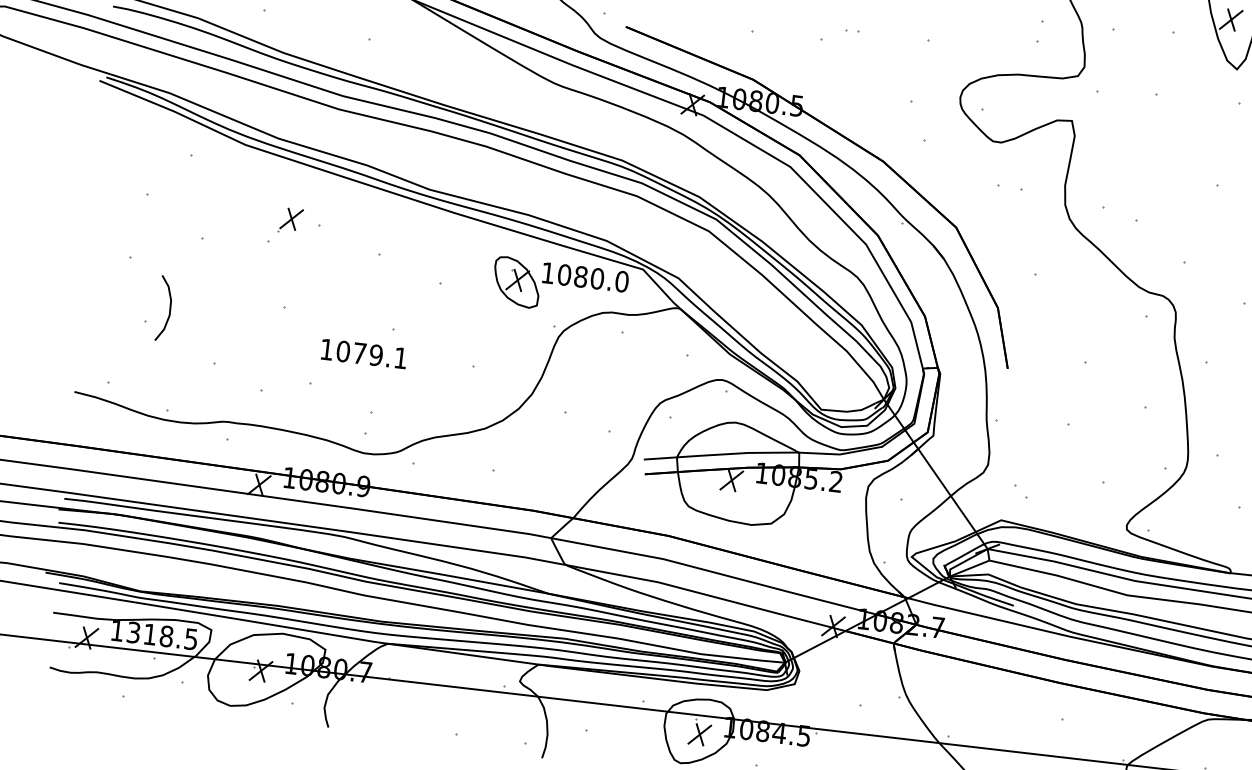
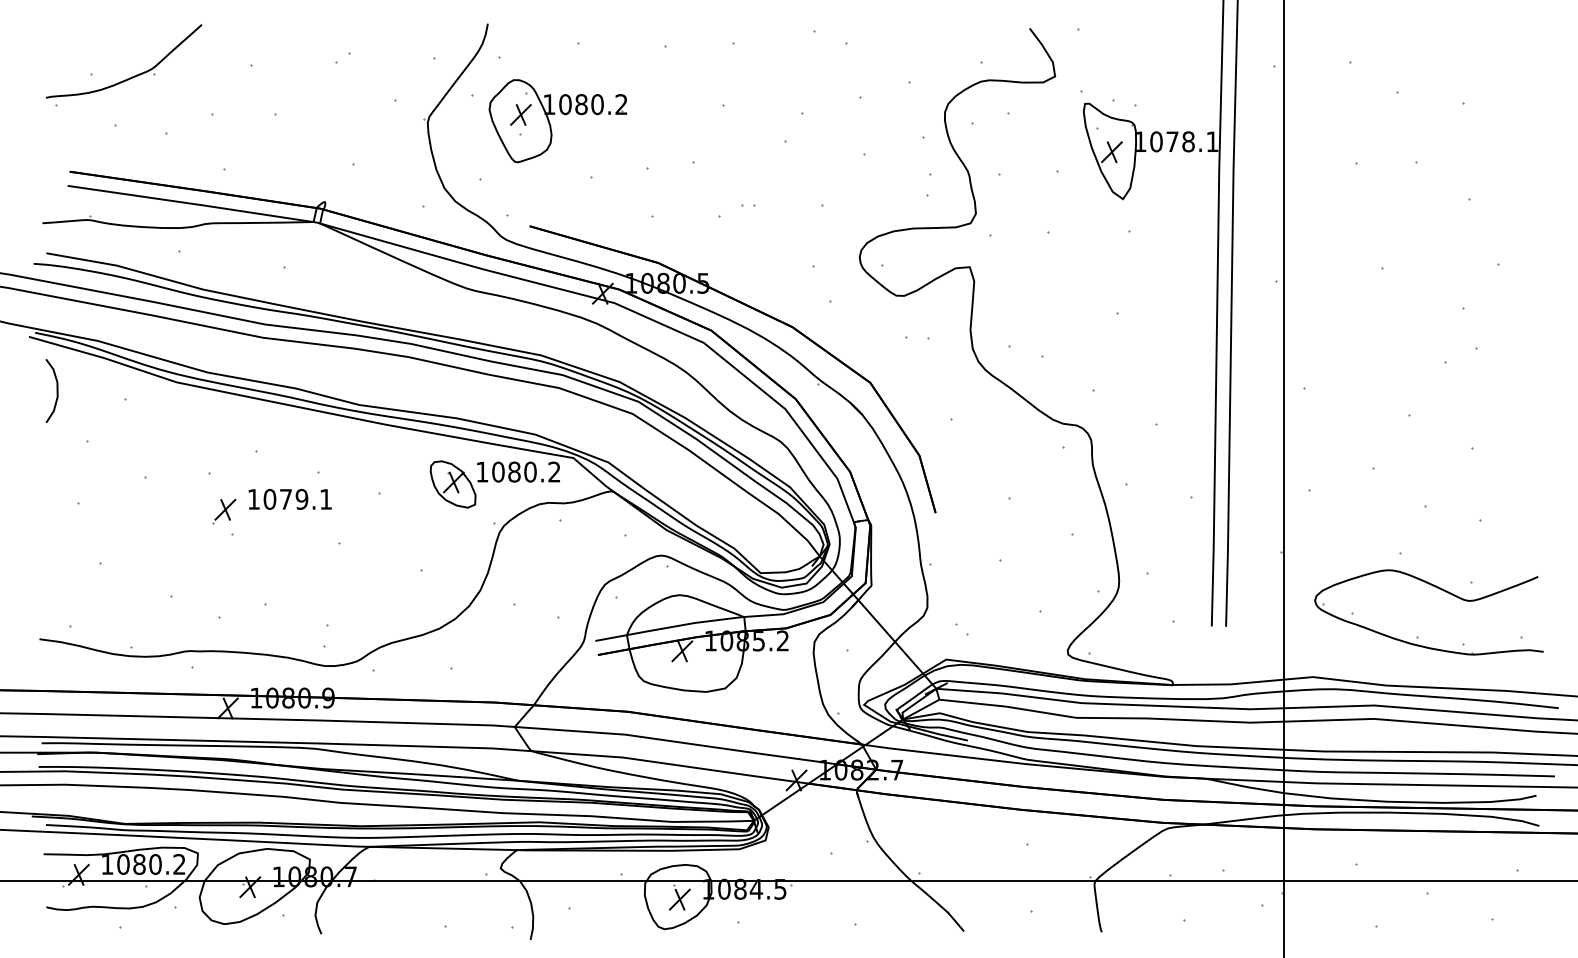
part: (290, 220) -> (224, 511), moved
text: (622, 281) -> (554, 471), 1080.0 -> 1080.2
curve: (169, 308) -> (56, 390), moved
text: (363, 353) -> (289, 499), moved
text: (162, 636) -> (151, 864), 1318.5 -> 1080.2

